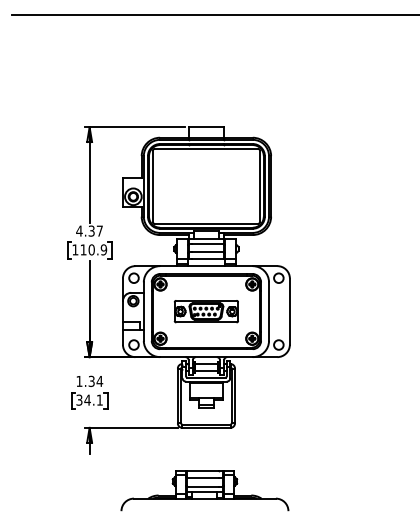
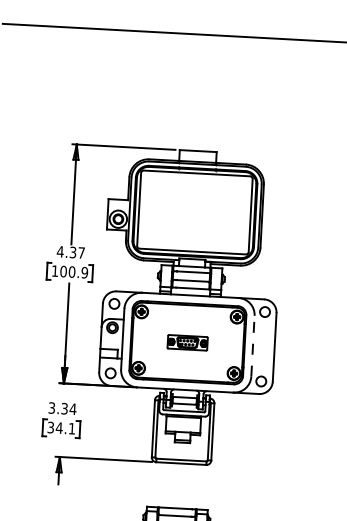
text: (83, 249) -> (63, 271), 110.9 -> 100.9
part: (205, 311) -> (186, 342), size x0.6
line: (269, 311) -> (253, 346), solid -> dashed
text: (79, 380) -> (52, 407), 1.34 -> 3.34

